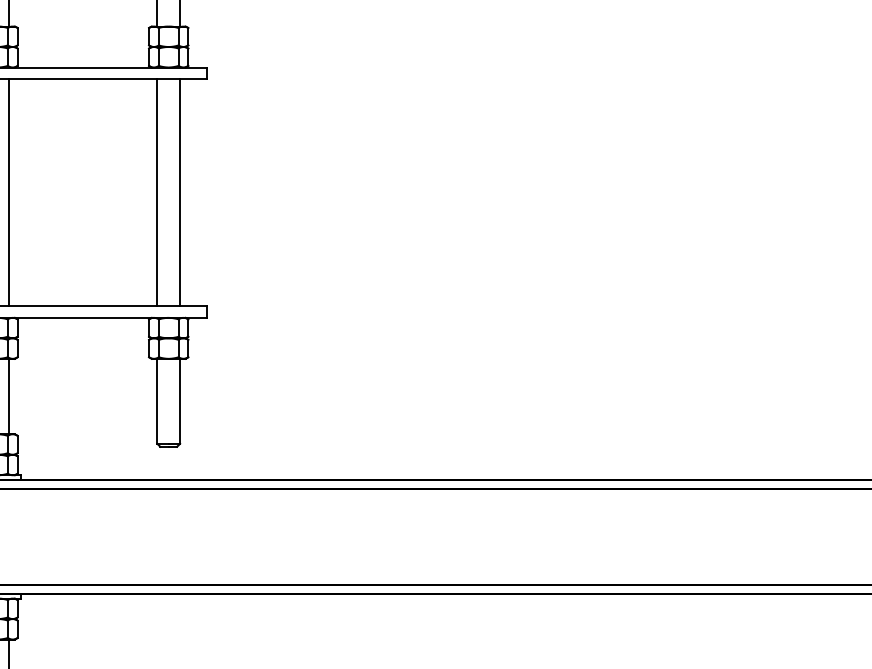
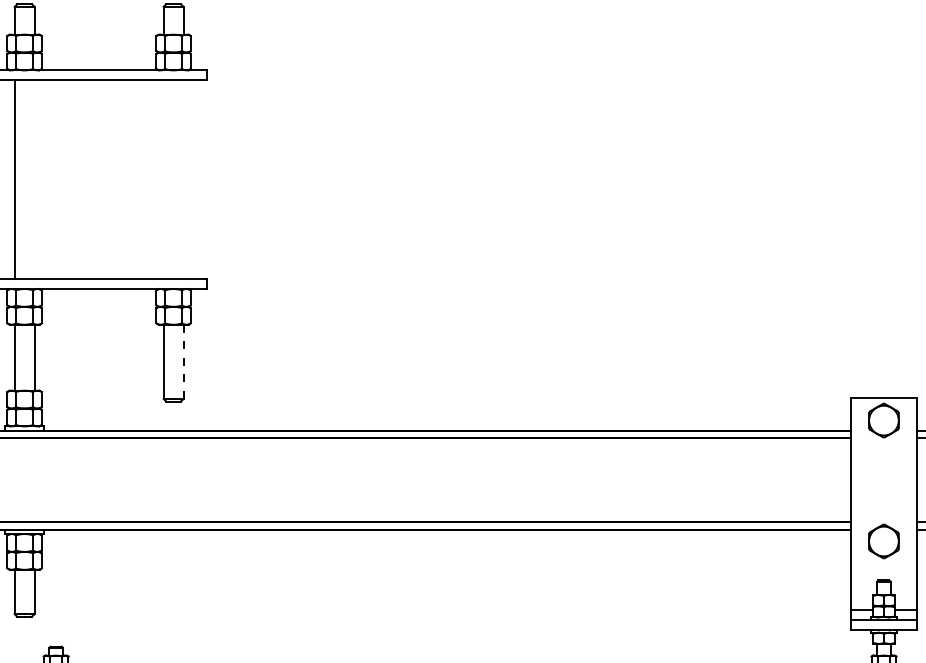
line: (9, 192) -> (34, 179), removed
line: (157, 192) -> (163, 179), removed
line: (180, 192) -> (183, 179), removed
line: (180, 400) -> (183, 361), solid -> dashed

